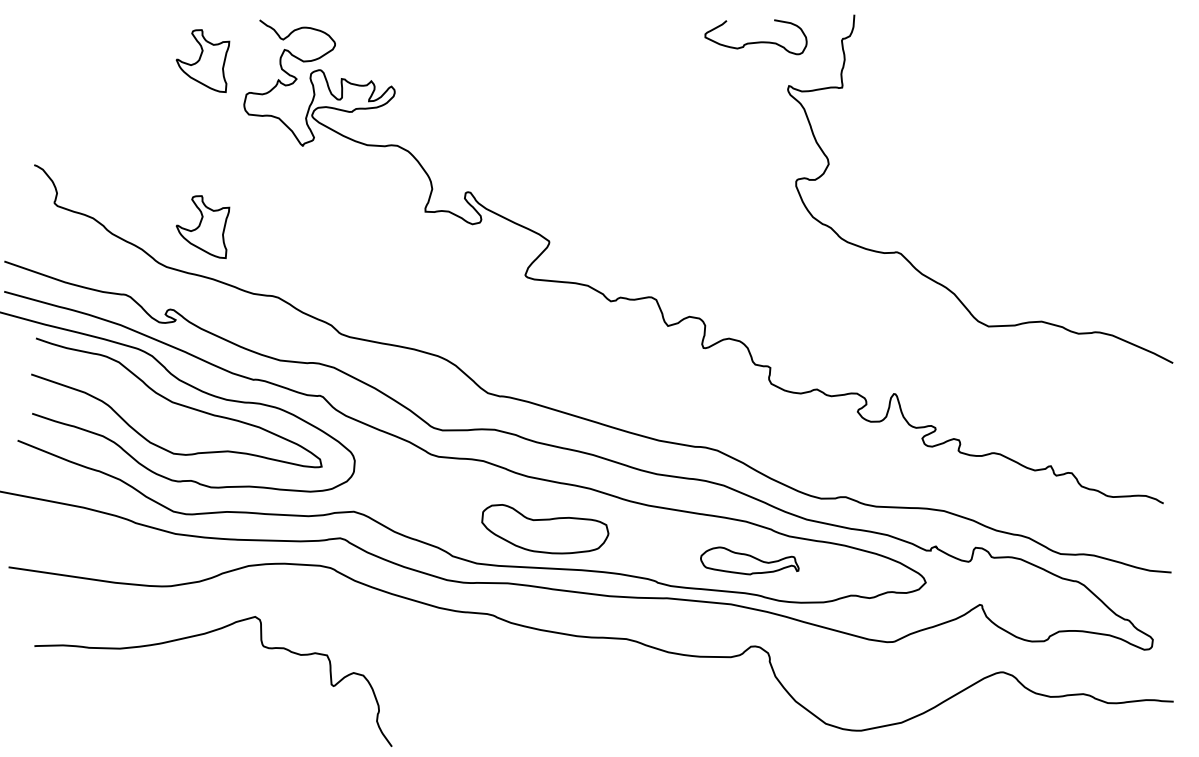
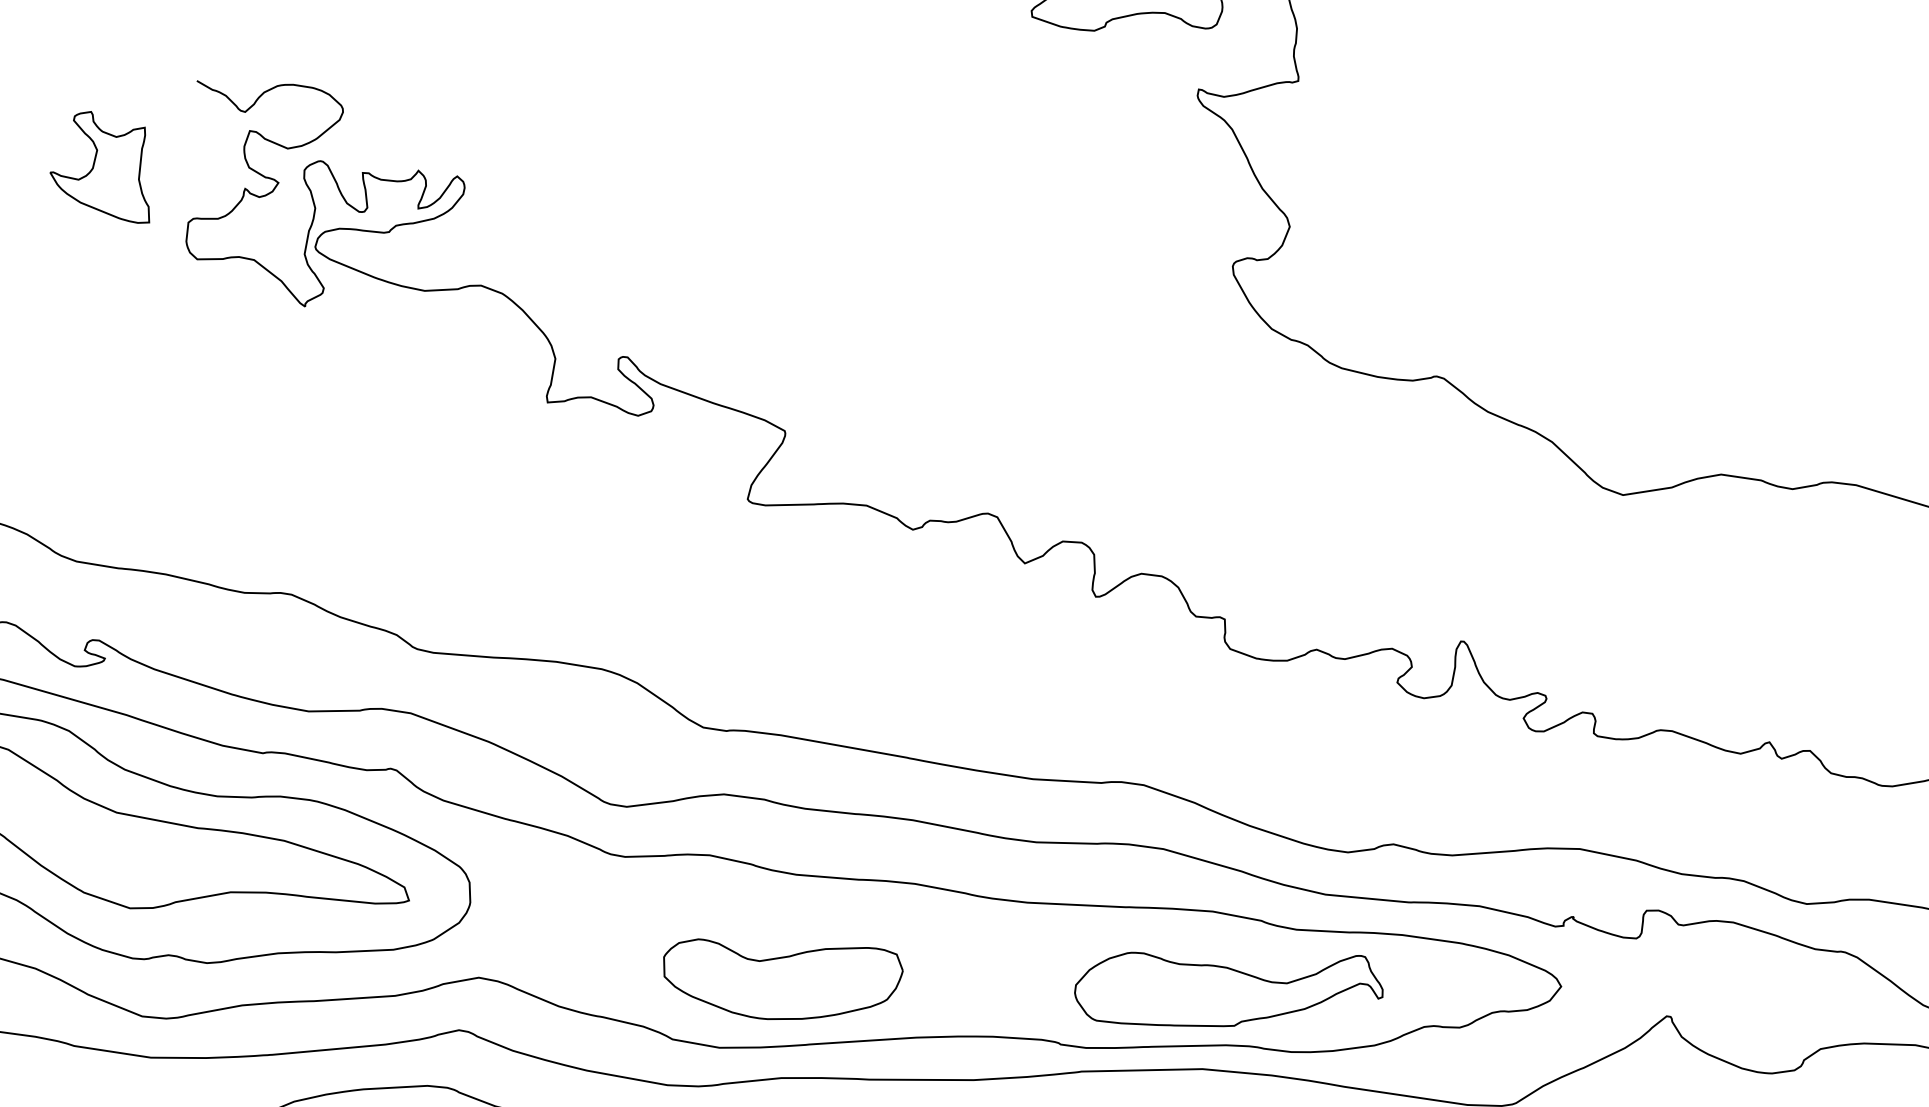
part: (202, 226) -> (134, 478), removed
part: (545, 529) -> (784, 975), moved
part: (749, 560) -> (1227, 983), size x1.67

